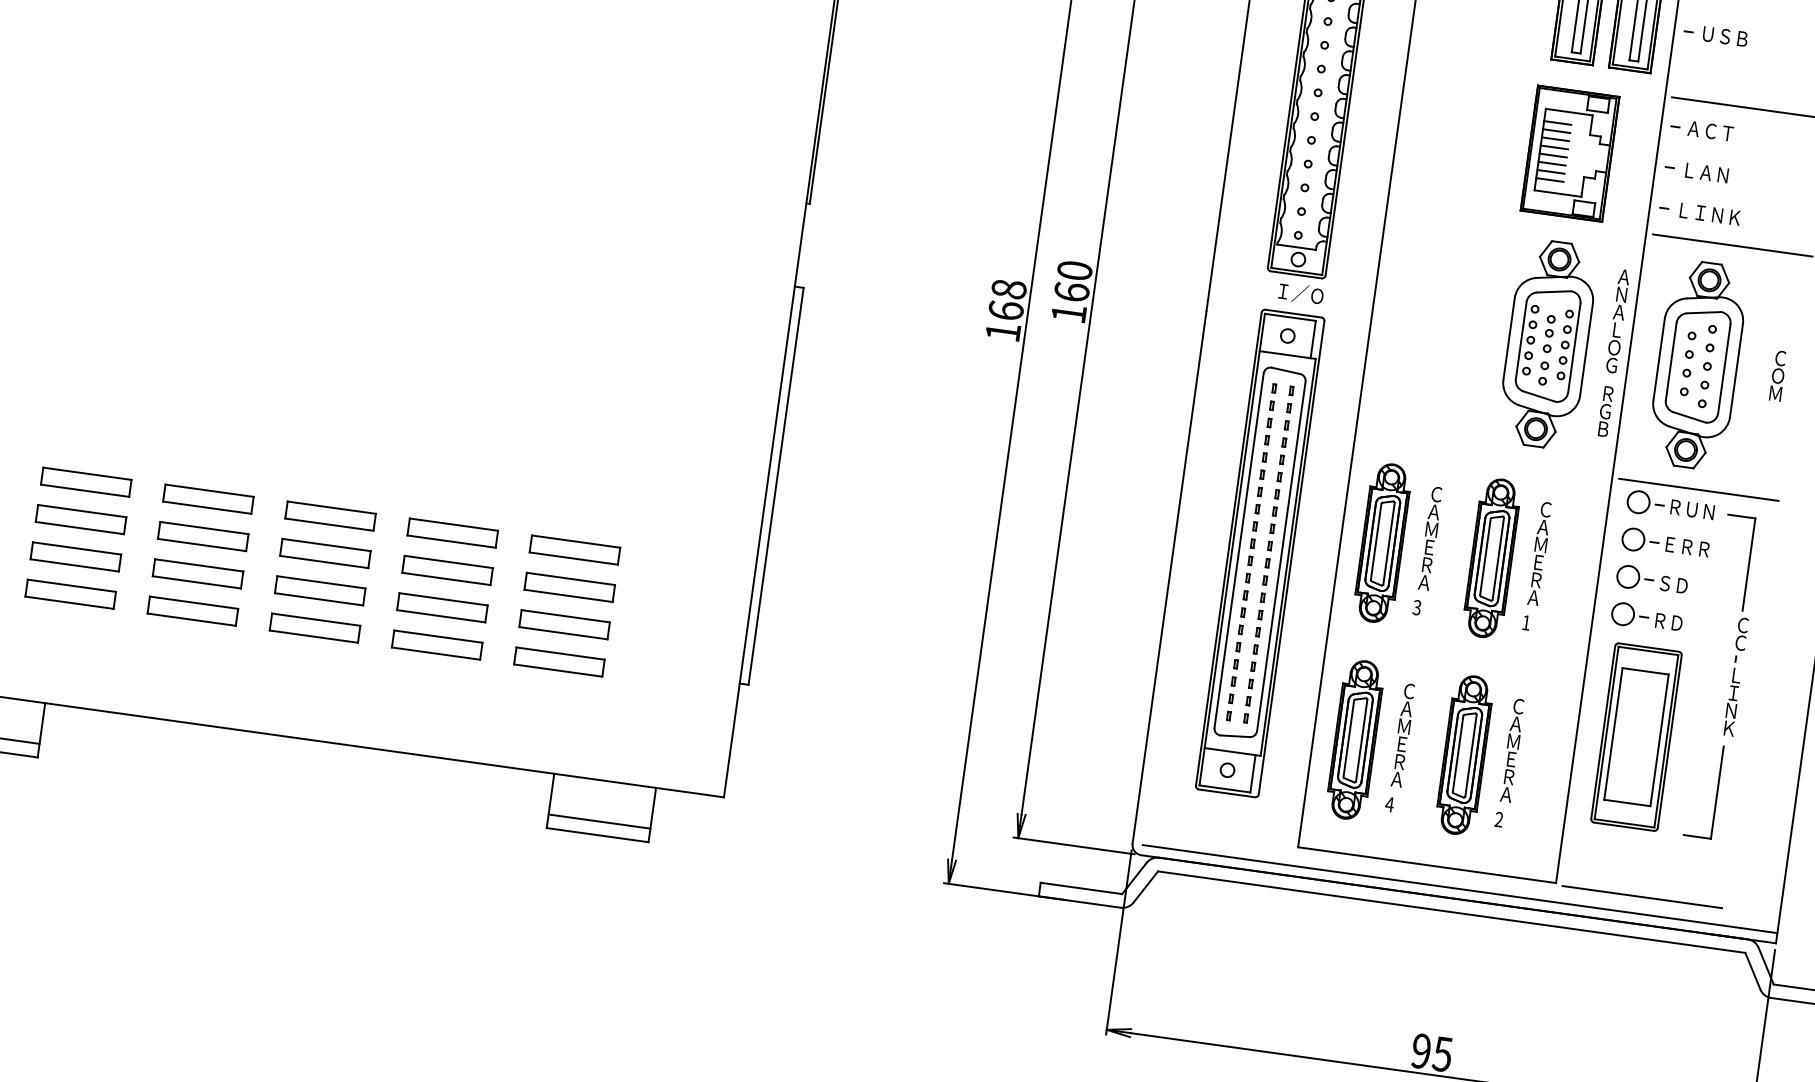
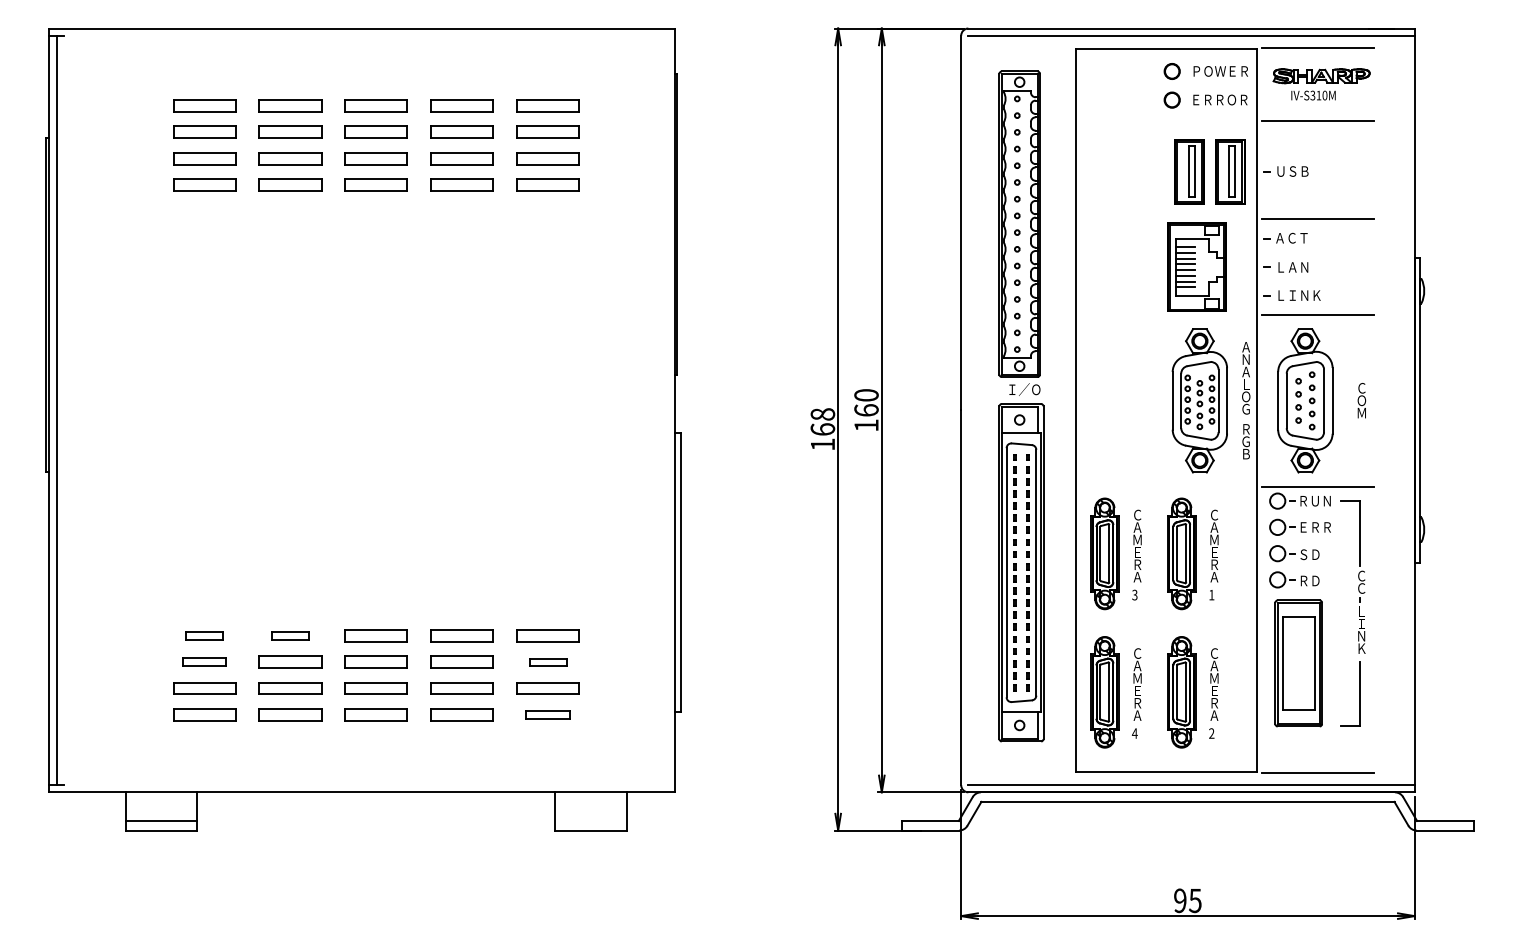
part: (86, 481) -> (204, 635), size x0.6
part: (208, 498) -> (290, 635), size x0.6
part: (81, 518) -> (204, 661), size x0.7
part: (568, 586) -> (547, 661), size x0.6
part: (558, 661) -> (547, 714), size x0.7
line: (599, 820) -> (591, 820), removed

